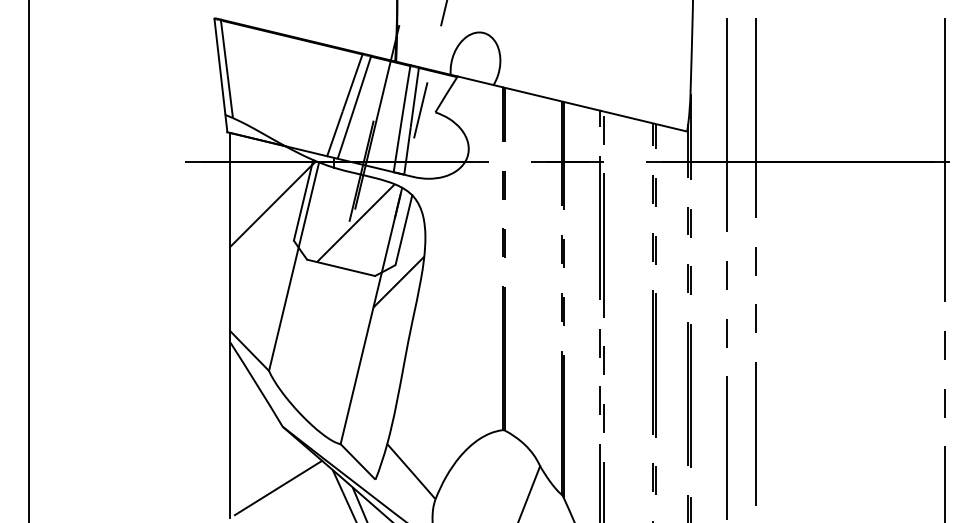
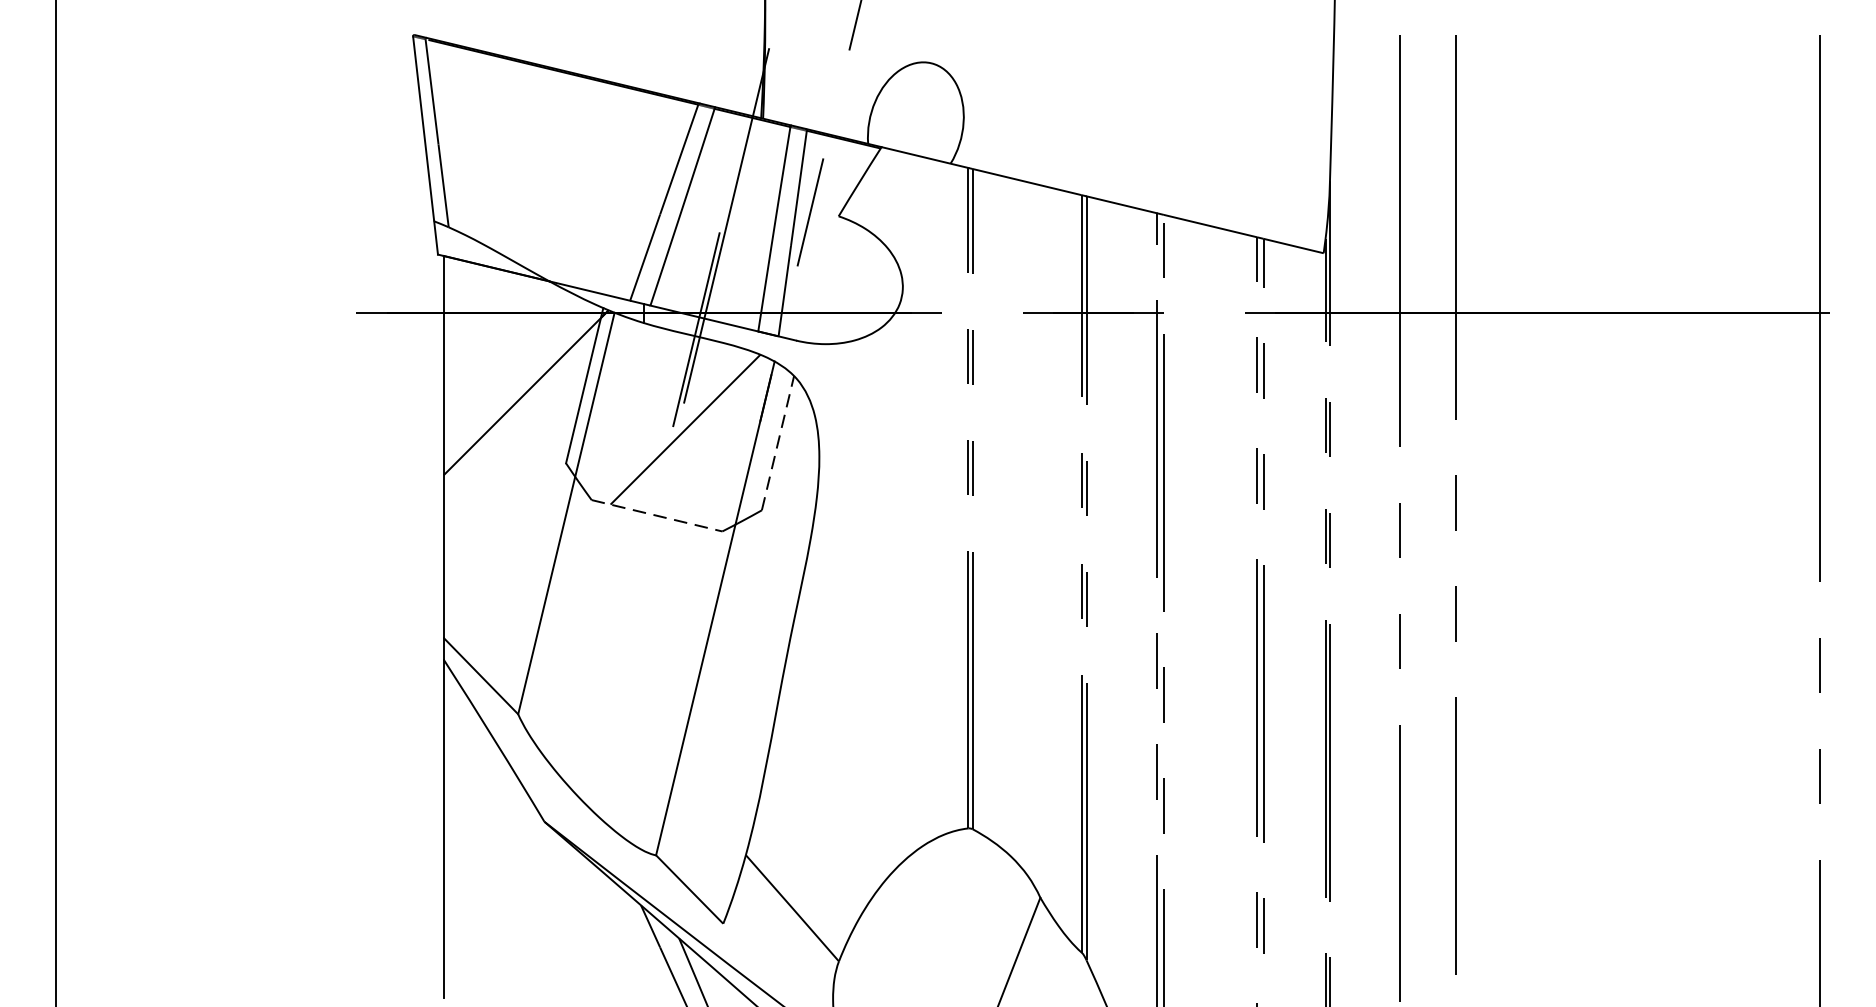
line: (403, 230) -> (777, 443), solid -> dashed
line: (341, 267) -> (657, 515), solid -> dashed
hatch: (398, 281) -> (767, 542), removed
line: (278, 487) -> (536, 938), removed

